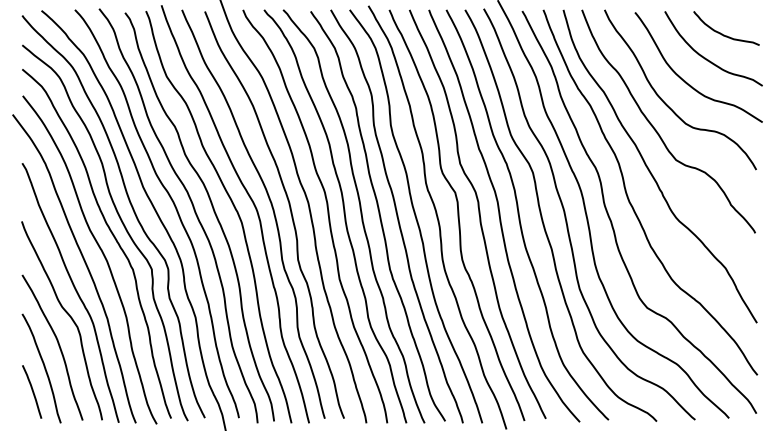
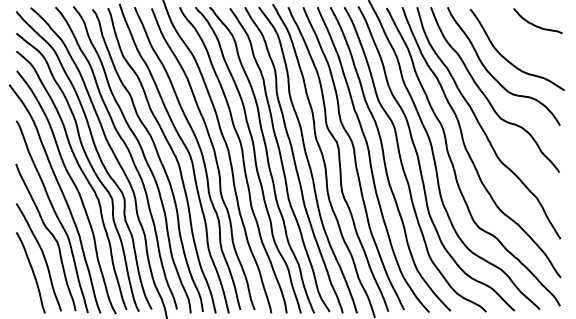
curve: (705, 57) -> (522, 42), removed
line: (32, 391) -> (24, 289), removed

